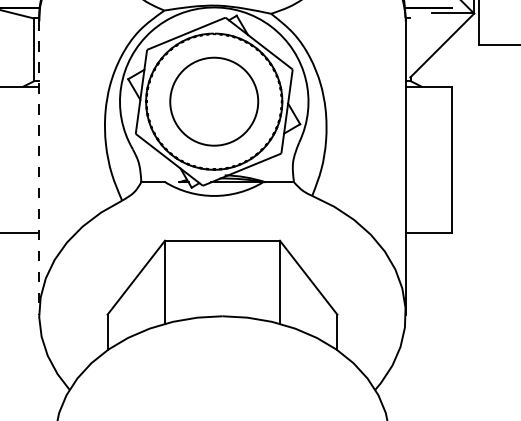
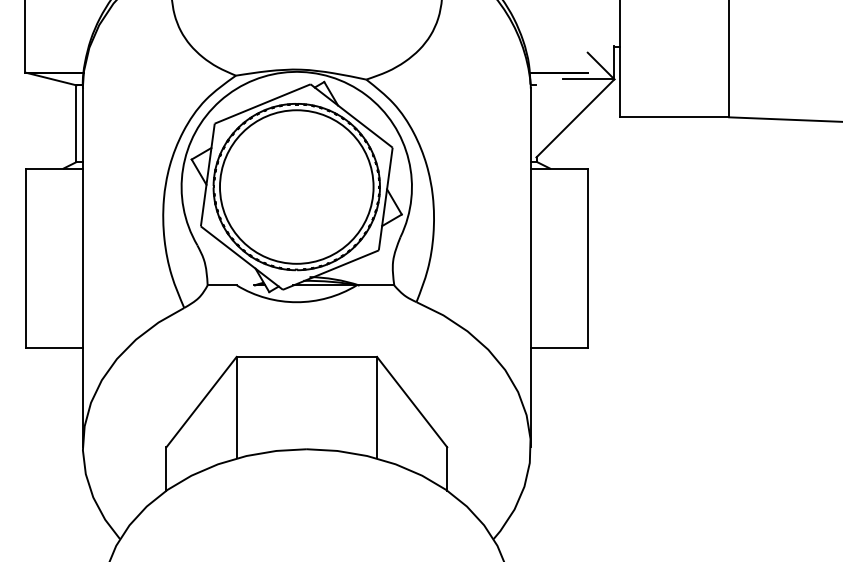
circle: (214, 101) -> (296, 186), size x1.43
line: (38, 167) -> (82, 267), dashed -> solid

